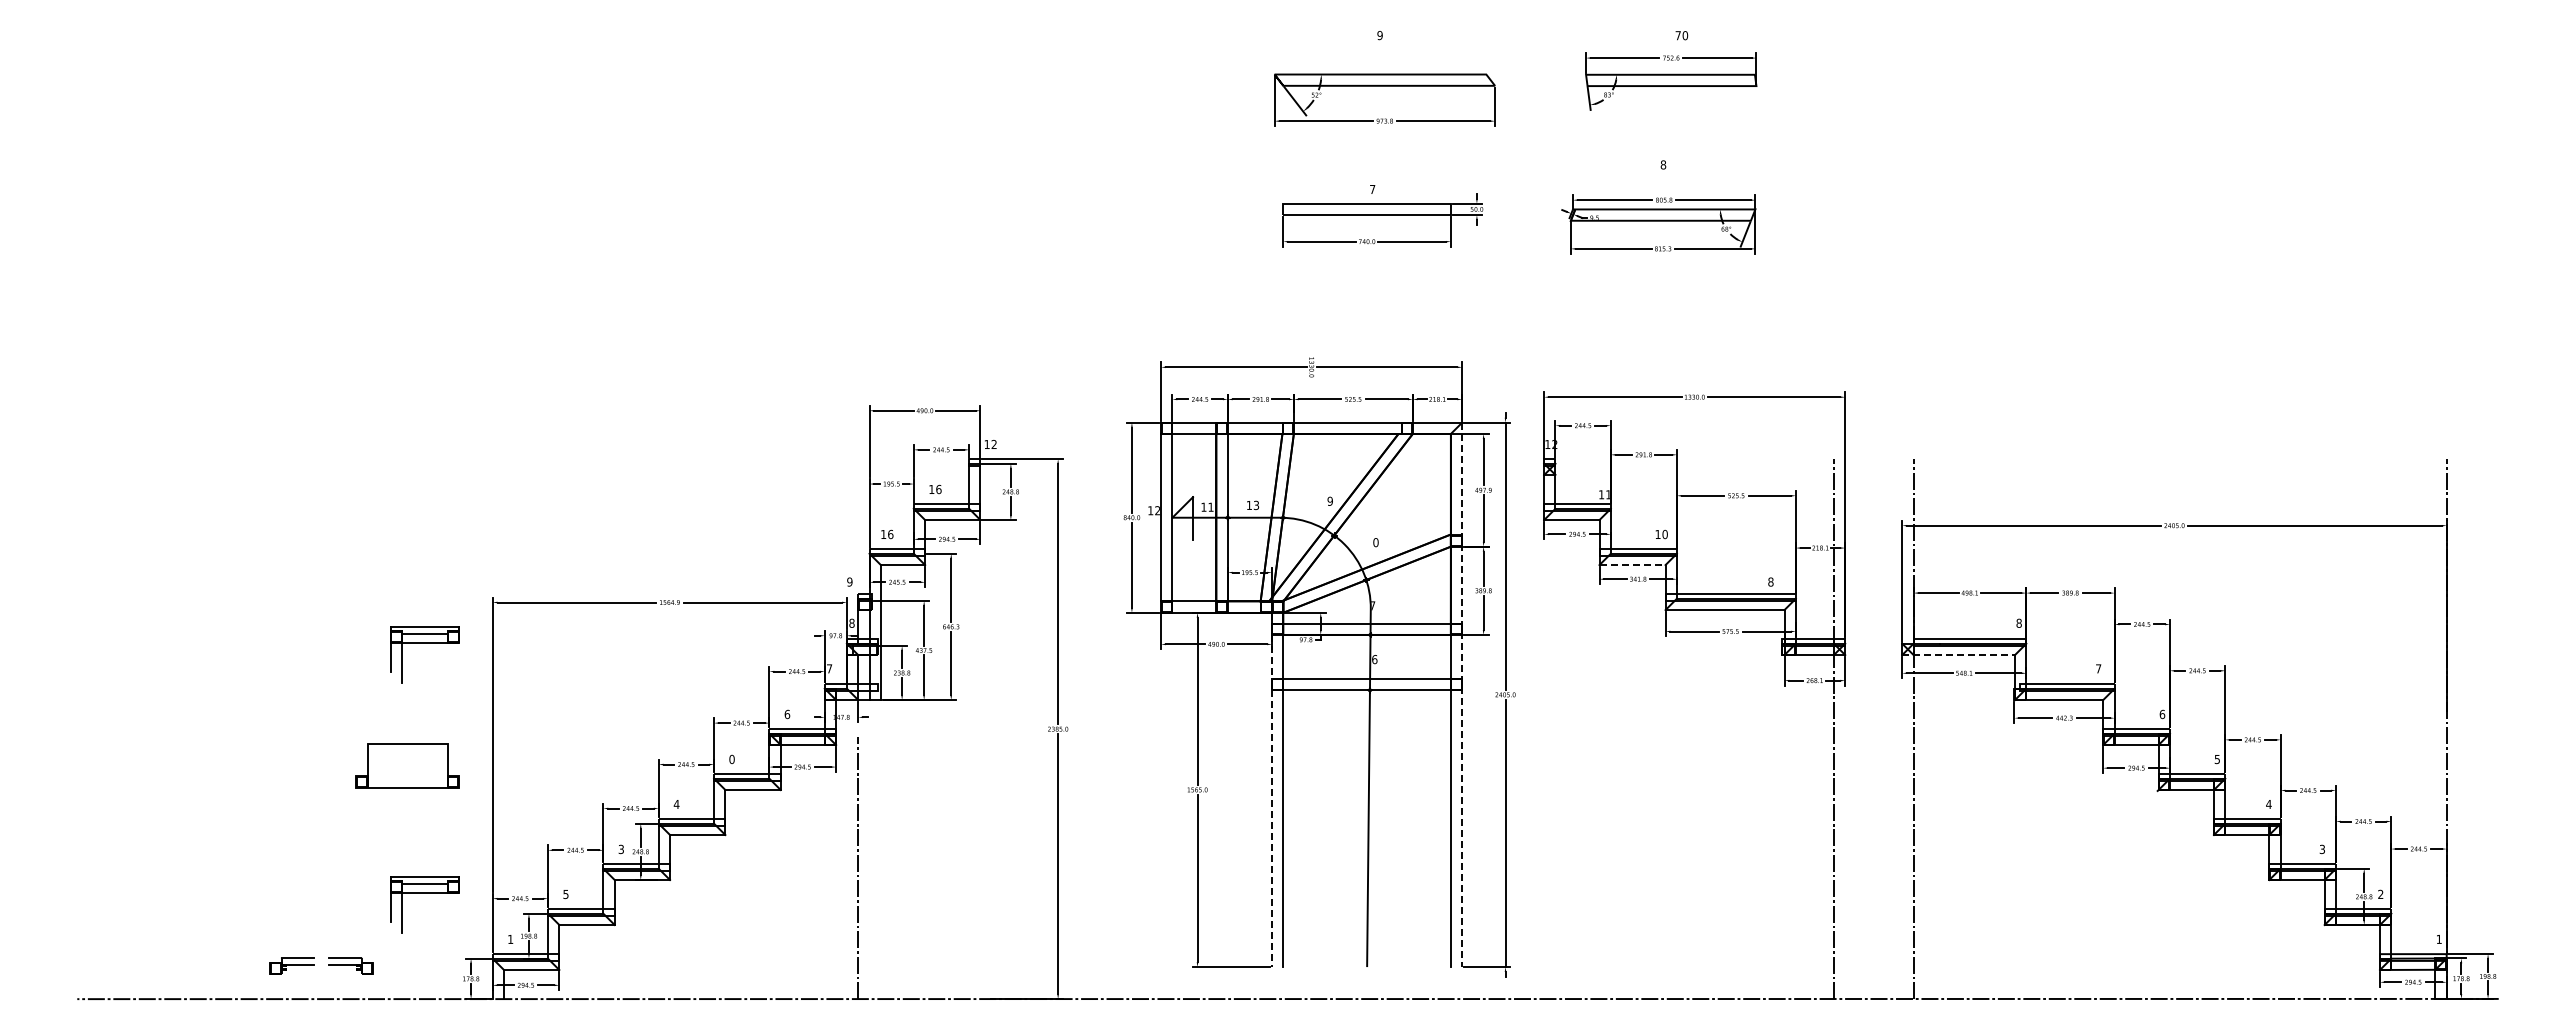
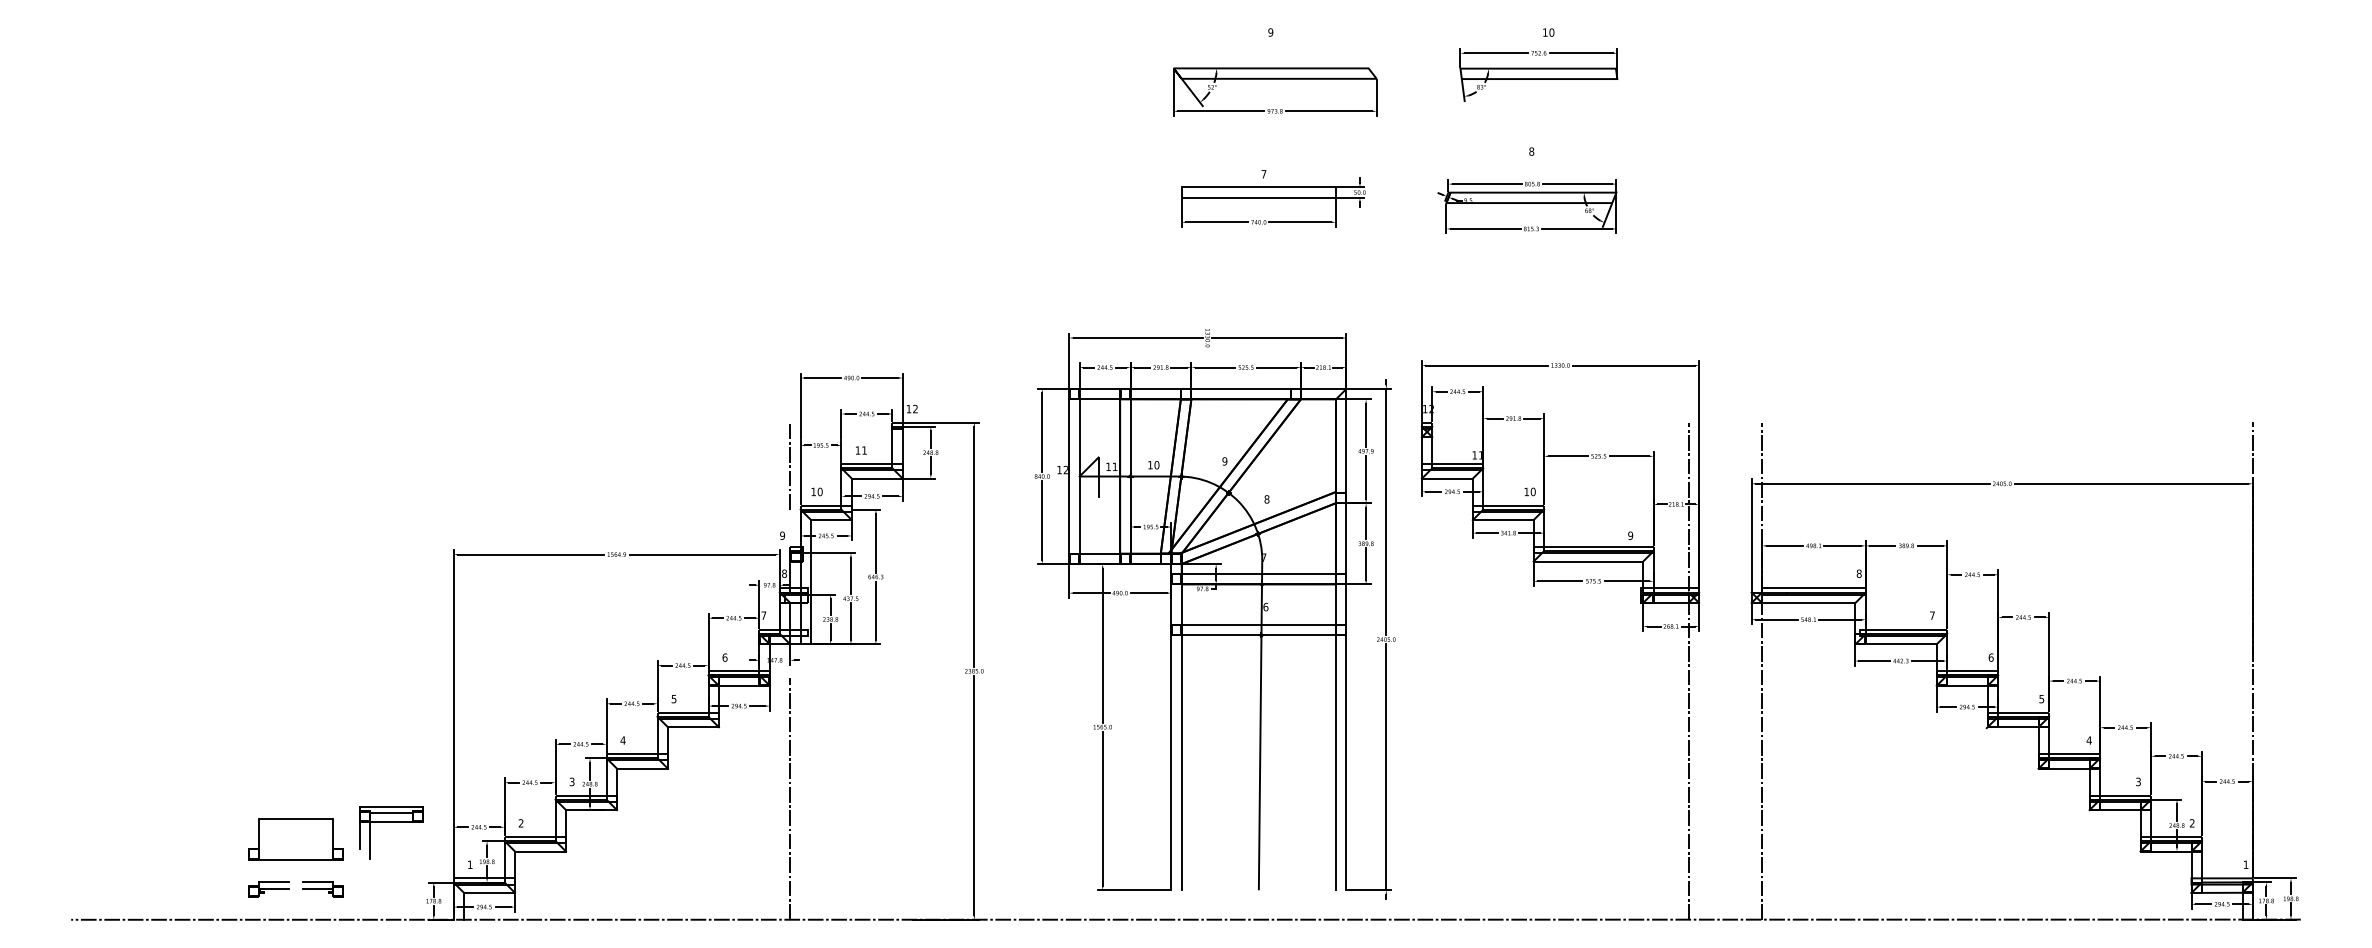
text: (1677, 35) -> (1544, 32), 70 -> 10
text: (938, 488) -> (864, 449), 16 -> 11
text: (1256, 505) -> (1156, 465), 13 -> 10
line: (857, 506) -> (789, 466), added
text: (890, 533) -> (819, 491), 16 -> 10
text: (1375, 542) -> (1266, 499), 0 -> 8
line: (1633, 565) -> (1504, 520), dashed -> solid
text: (1770, 581) -> (1630, 535), 8 -> 9
part: (424, 643) -> (390, 592), removed
line: (1959, 655) -> (1804, 603), dashed -> solid
line: (1462, 695) -> (1346, 640), dashed -> solid
text: (731, 758) -> (673, 698), 0 -> 5
part: (407, 765) -> (296, 839), moved
line: (1272, 790) -> (1171, 727), dashed -> solid
text: (565, 894) -> (520, 823), 5 -> 2

